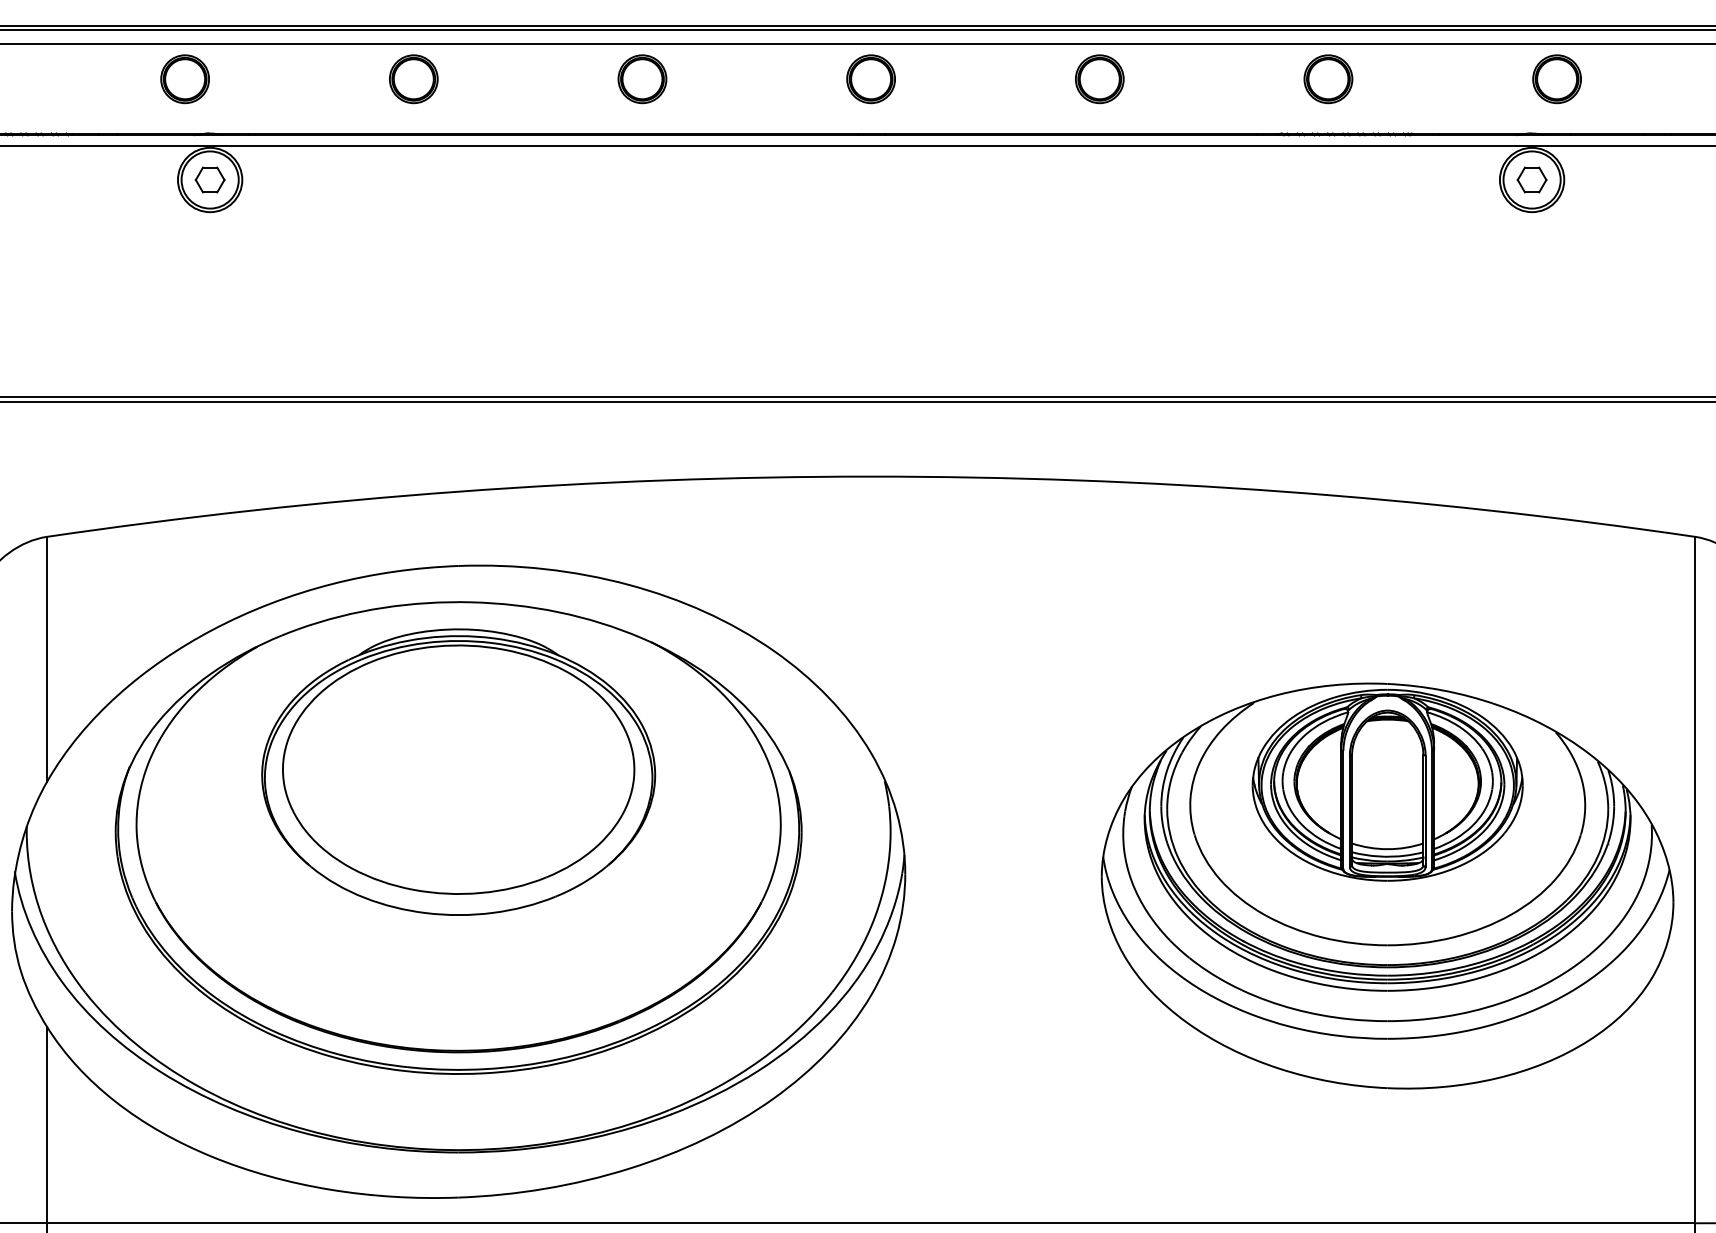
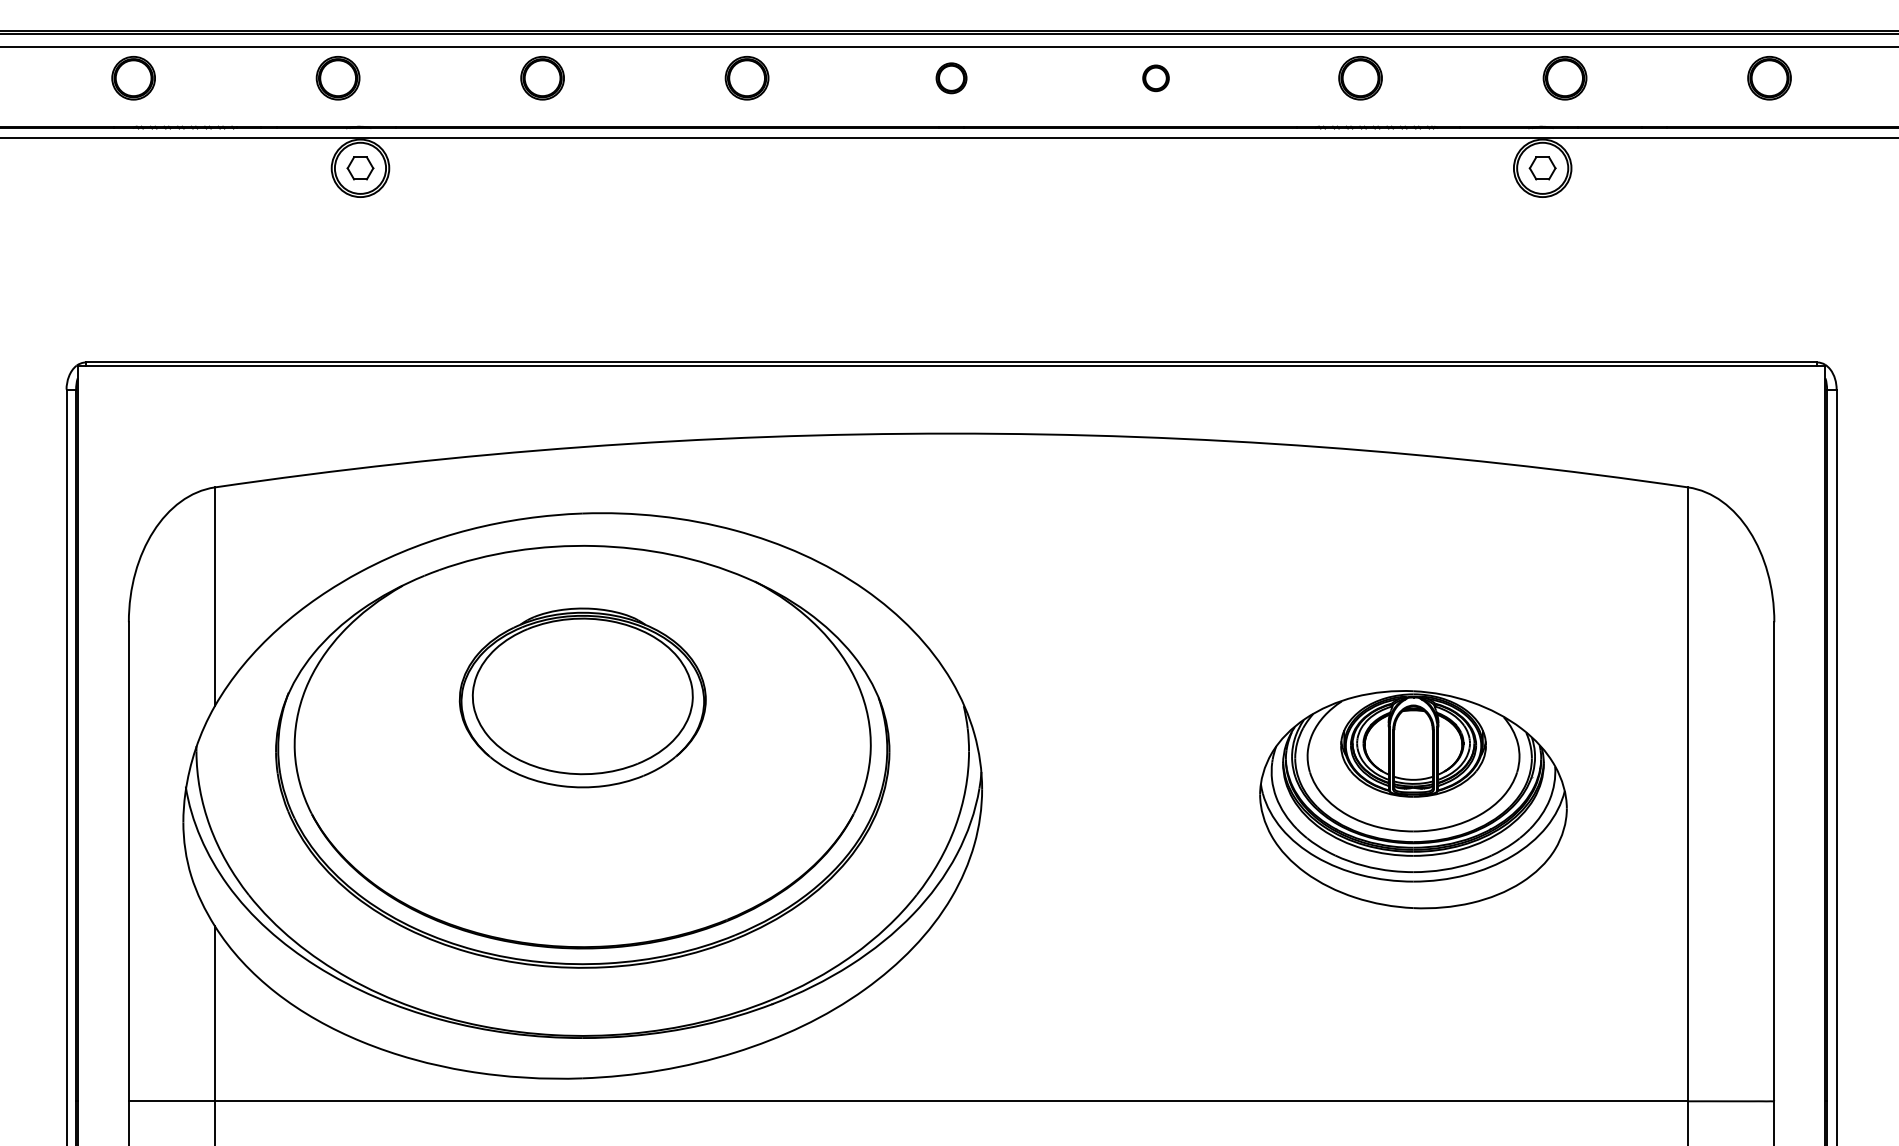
part: (871, 79) -> (951, 78), size x0.7
part: (1099, 79) -> (1155, 78), size x0.6
part: (458, 771) -> (582, 697), size x0.7
part: (1387, 885) -> (1413, 799), size x0.6

